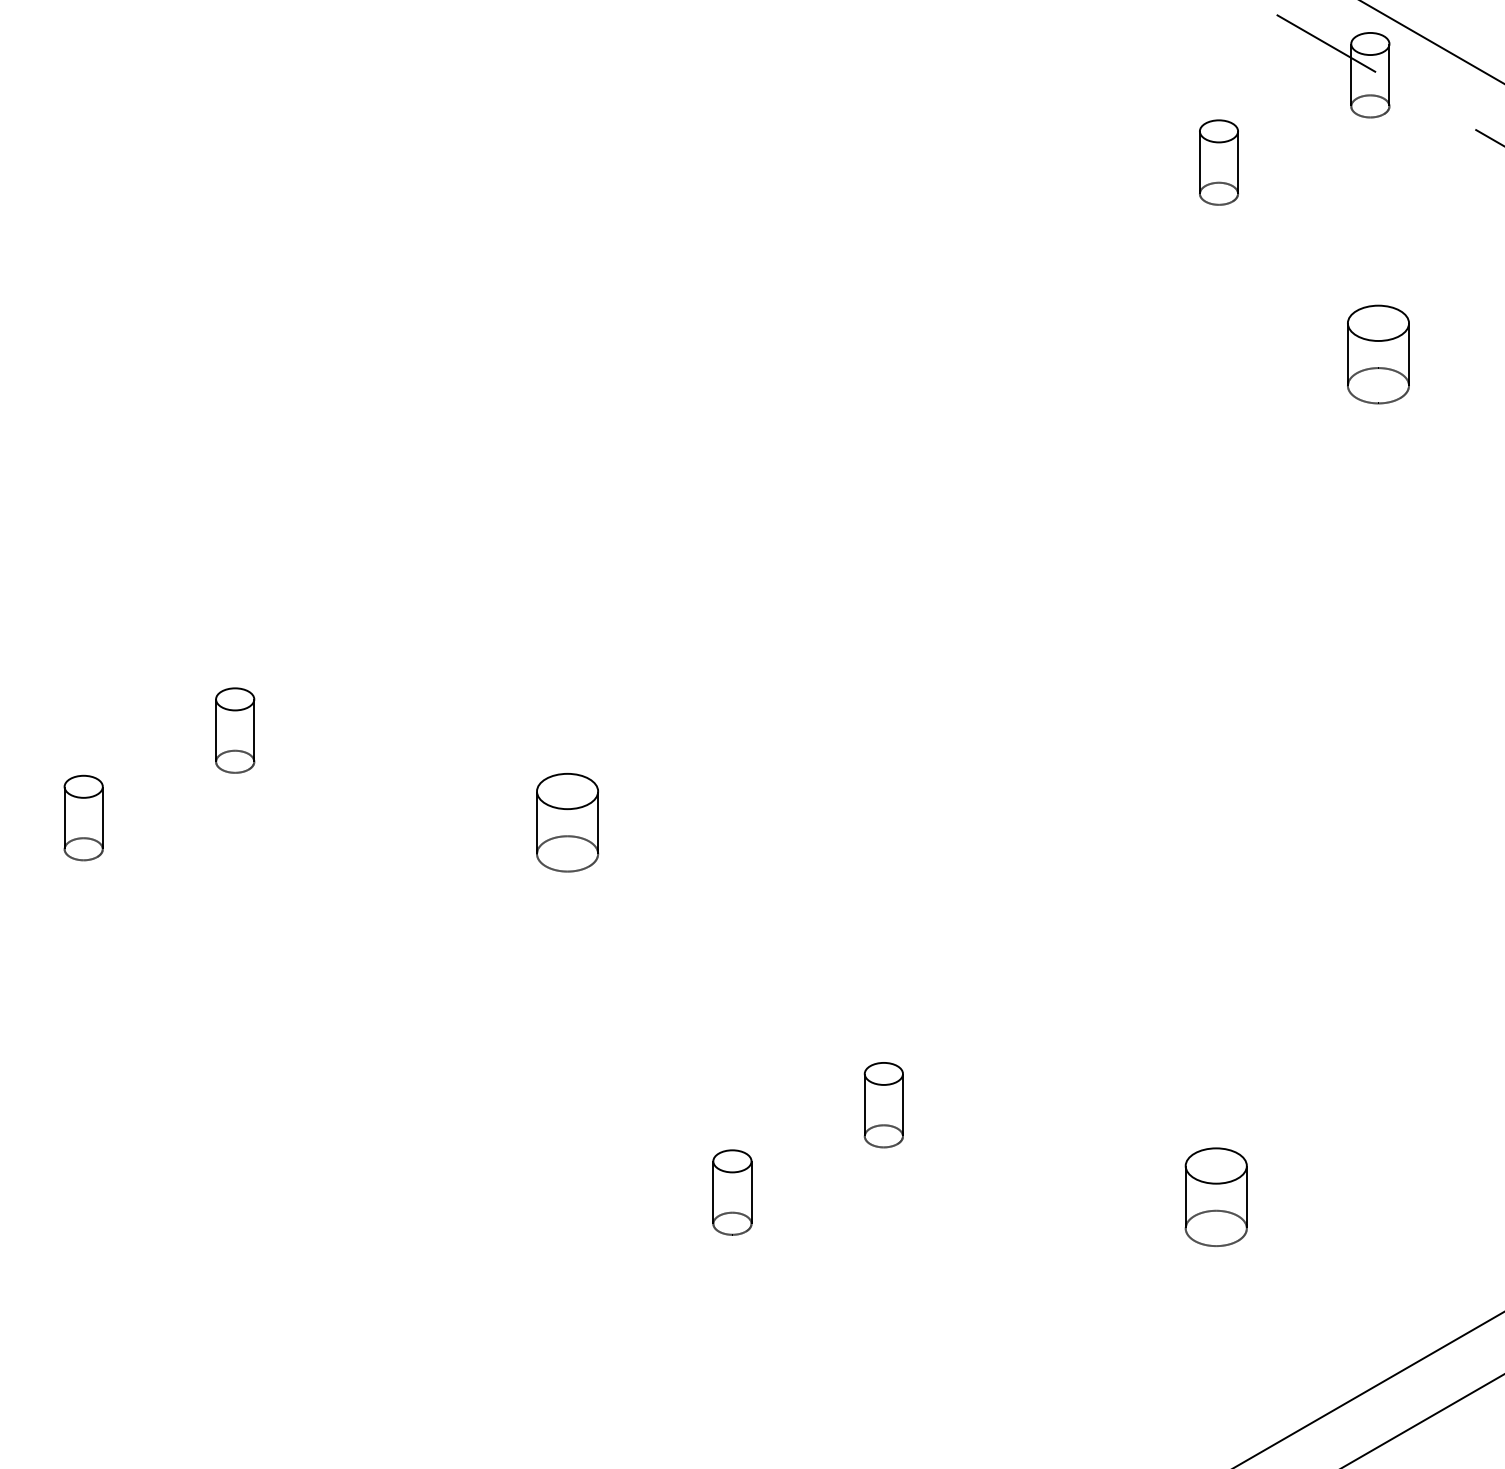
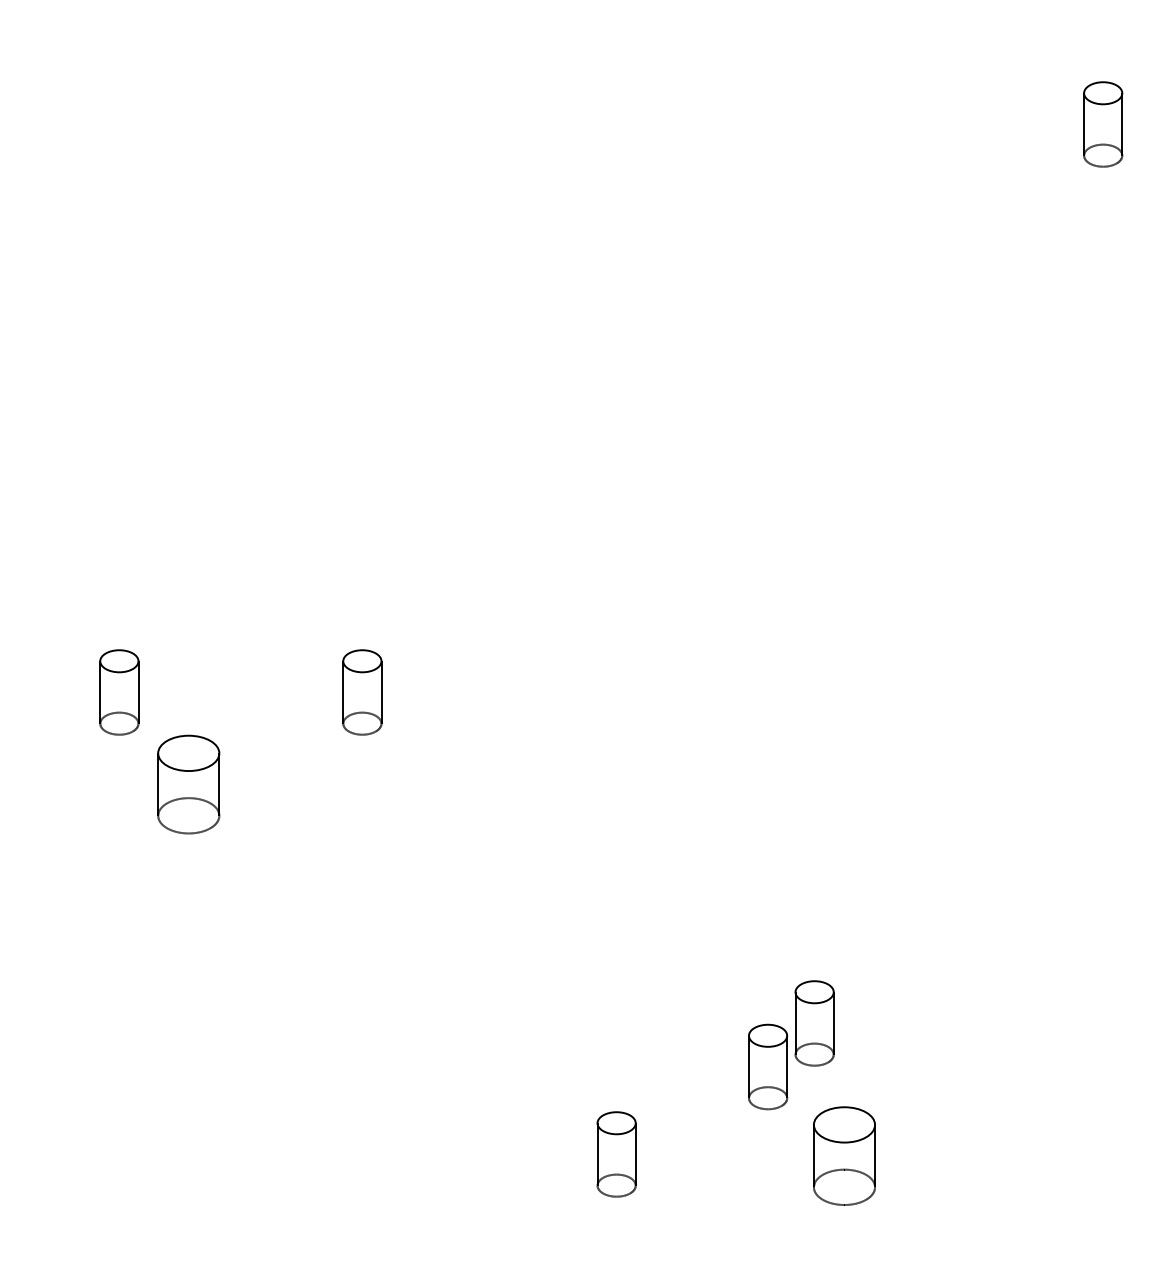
part: (478, 730) -> (362, 692), added
part: (567, 822) -> (188, 784), moved
part: (930, 1061) -> (814, 1023), added
part: (1215, 1196) -> (843, 1155), moved

